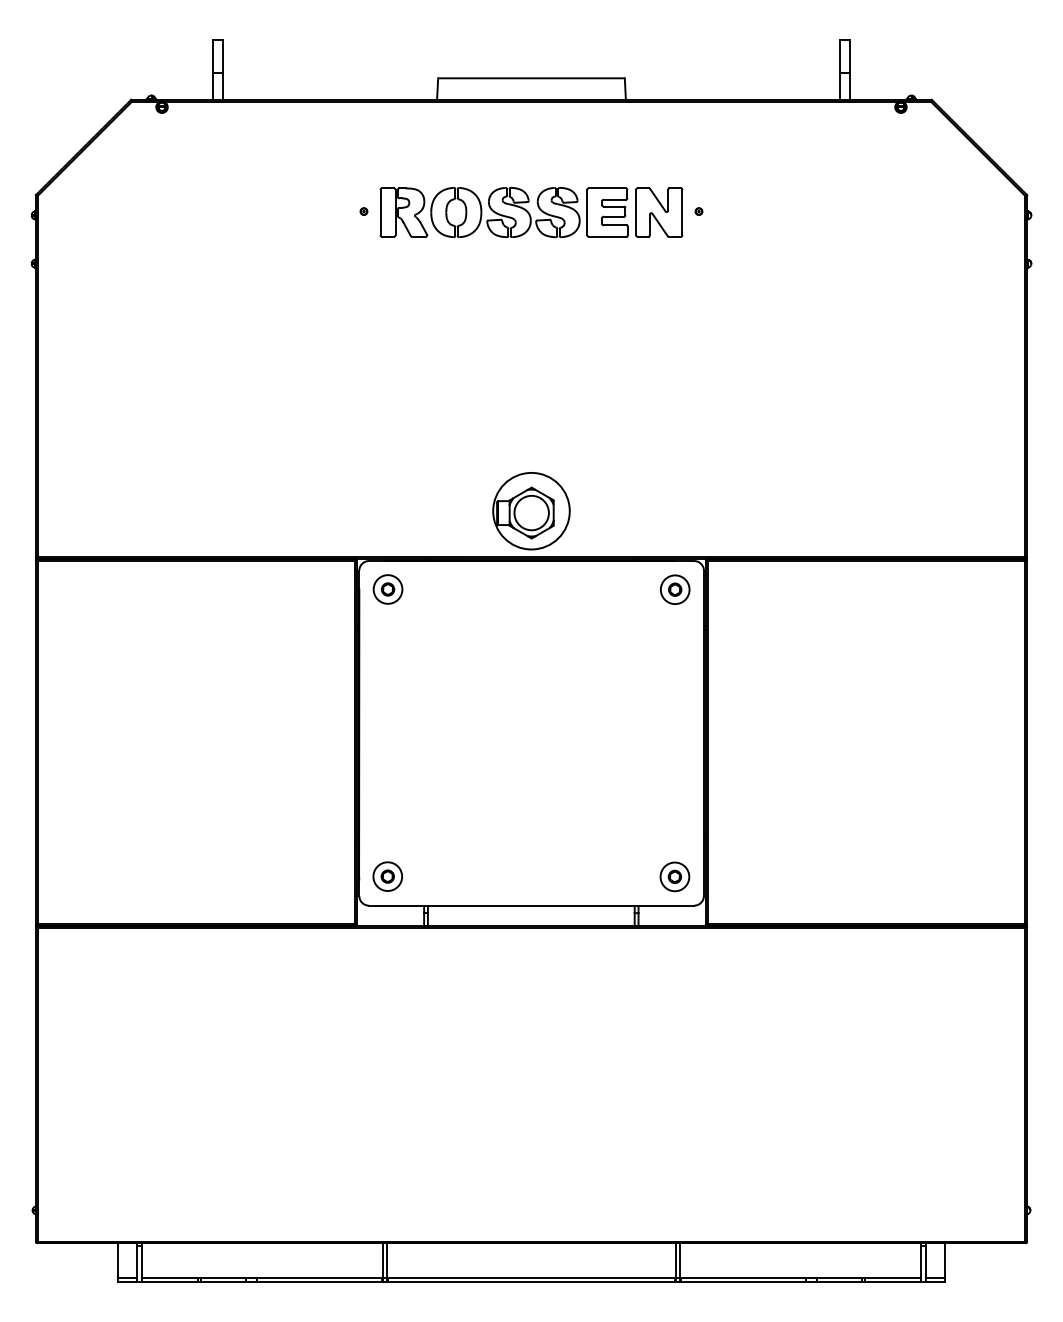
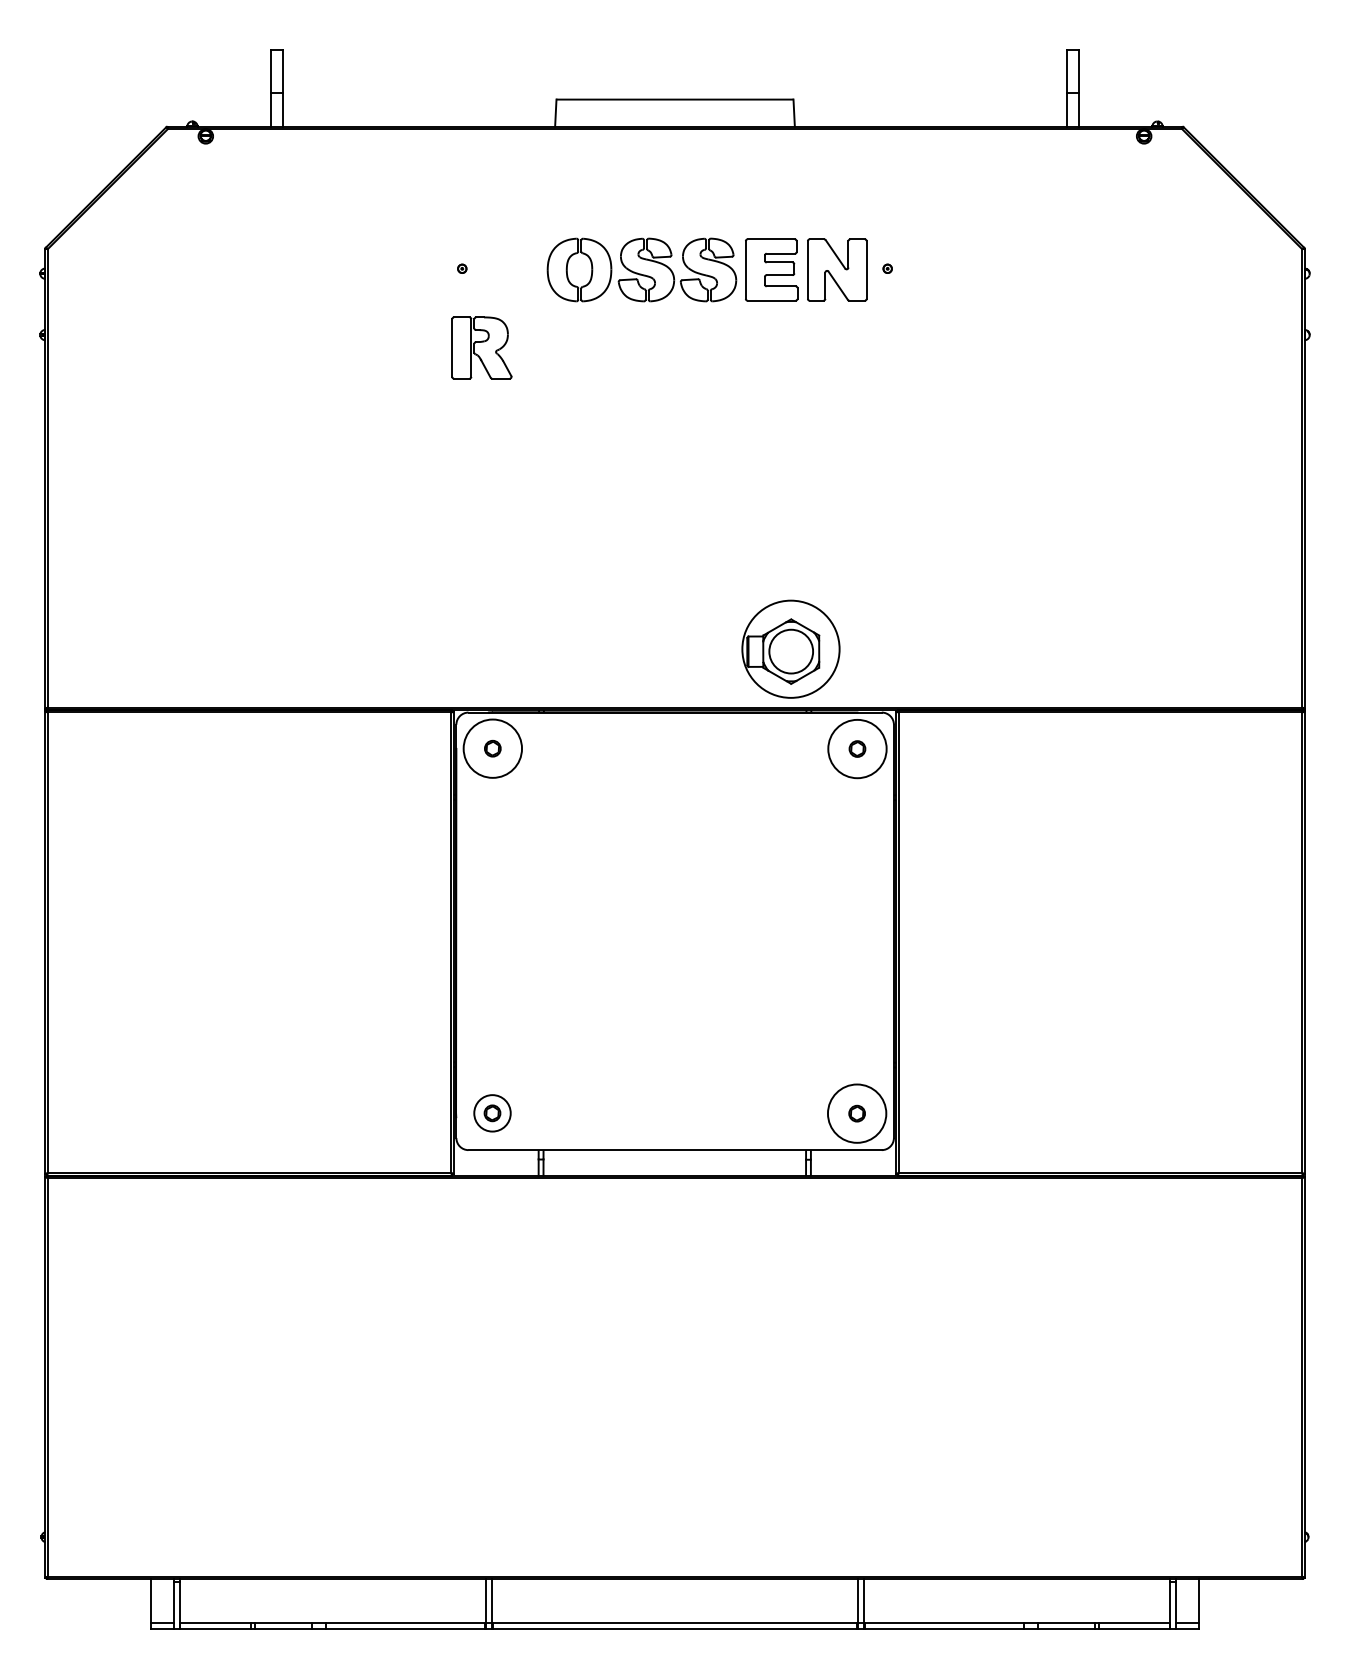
part: (403, 212) -> (481, 347), moved
part: (531, 510) -> (790, 648), moved
circle: (387, 589) -> (492, 748), size x1.6
circle: (675, 589) -> (857, 748), size x1.6
circle: (674, 876) -> (856, 1113), size x1.6

